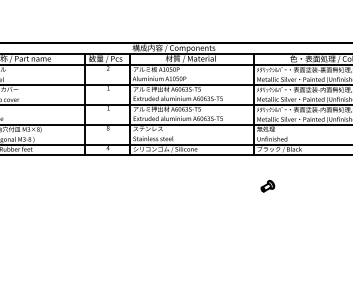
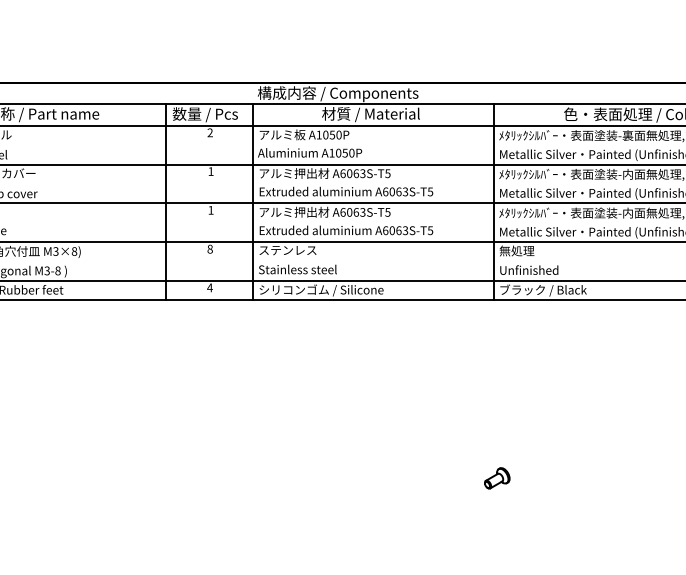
part: (267, 186) -> (496, 478), moved

